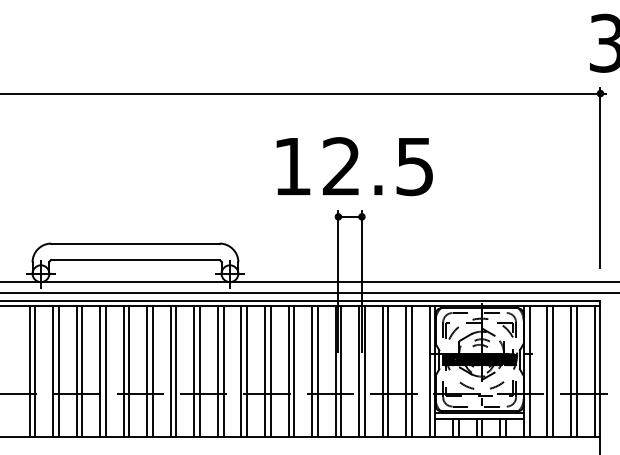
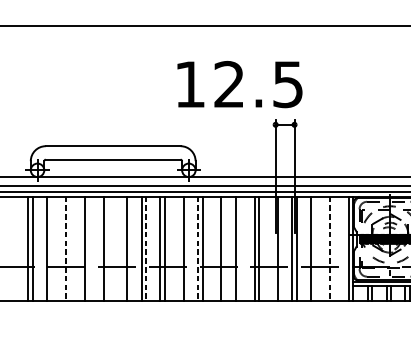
text: (354, 166) -> (239, 84), moved
line: (58, 371) -> (51, 248), removed
line: (82, 371) -> (70, 248), removed
line: (105, 371) -> (89, 248), removed
line: (129, 371) -> (108, 248), removed
line: (147, 371) -> (122, 248), removed
line: (217, 371) -> (178, 248), removed
line: (264, 371) -> (216, 248), removed
line: (294, 371) -> (240, 248), removed
line: (335, 371) -> (273, 248), removed
line: (388, 371) -> (315, 248), removed
line: (411, 371) -> (334, 248), removed
line: (76, 372) -> (65, 249), solid -> dashed
line: (176, 372) -> (146, 249), solid -> dashed
line: (241, 372) -> (198, 249), solid -> dashed
line: (406, 372) -> (330, 249), solid -> dashed

